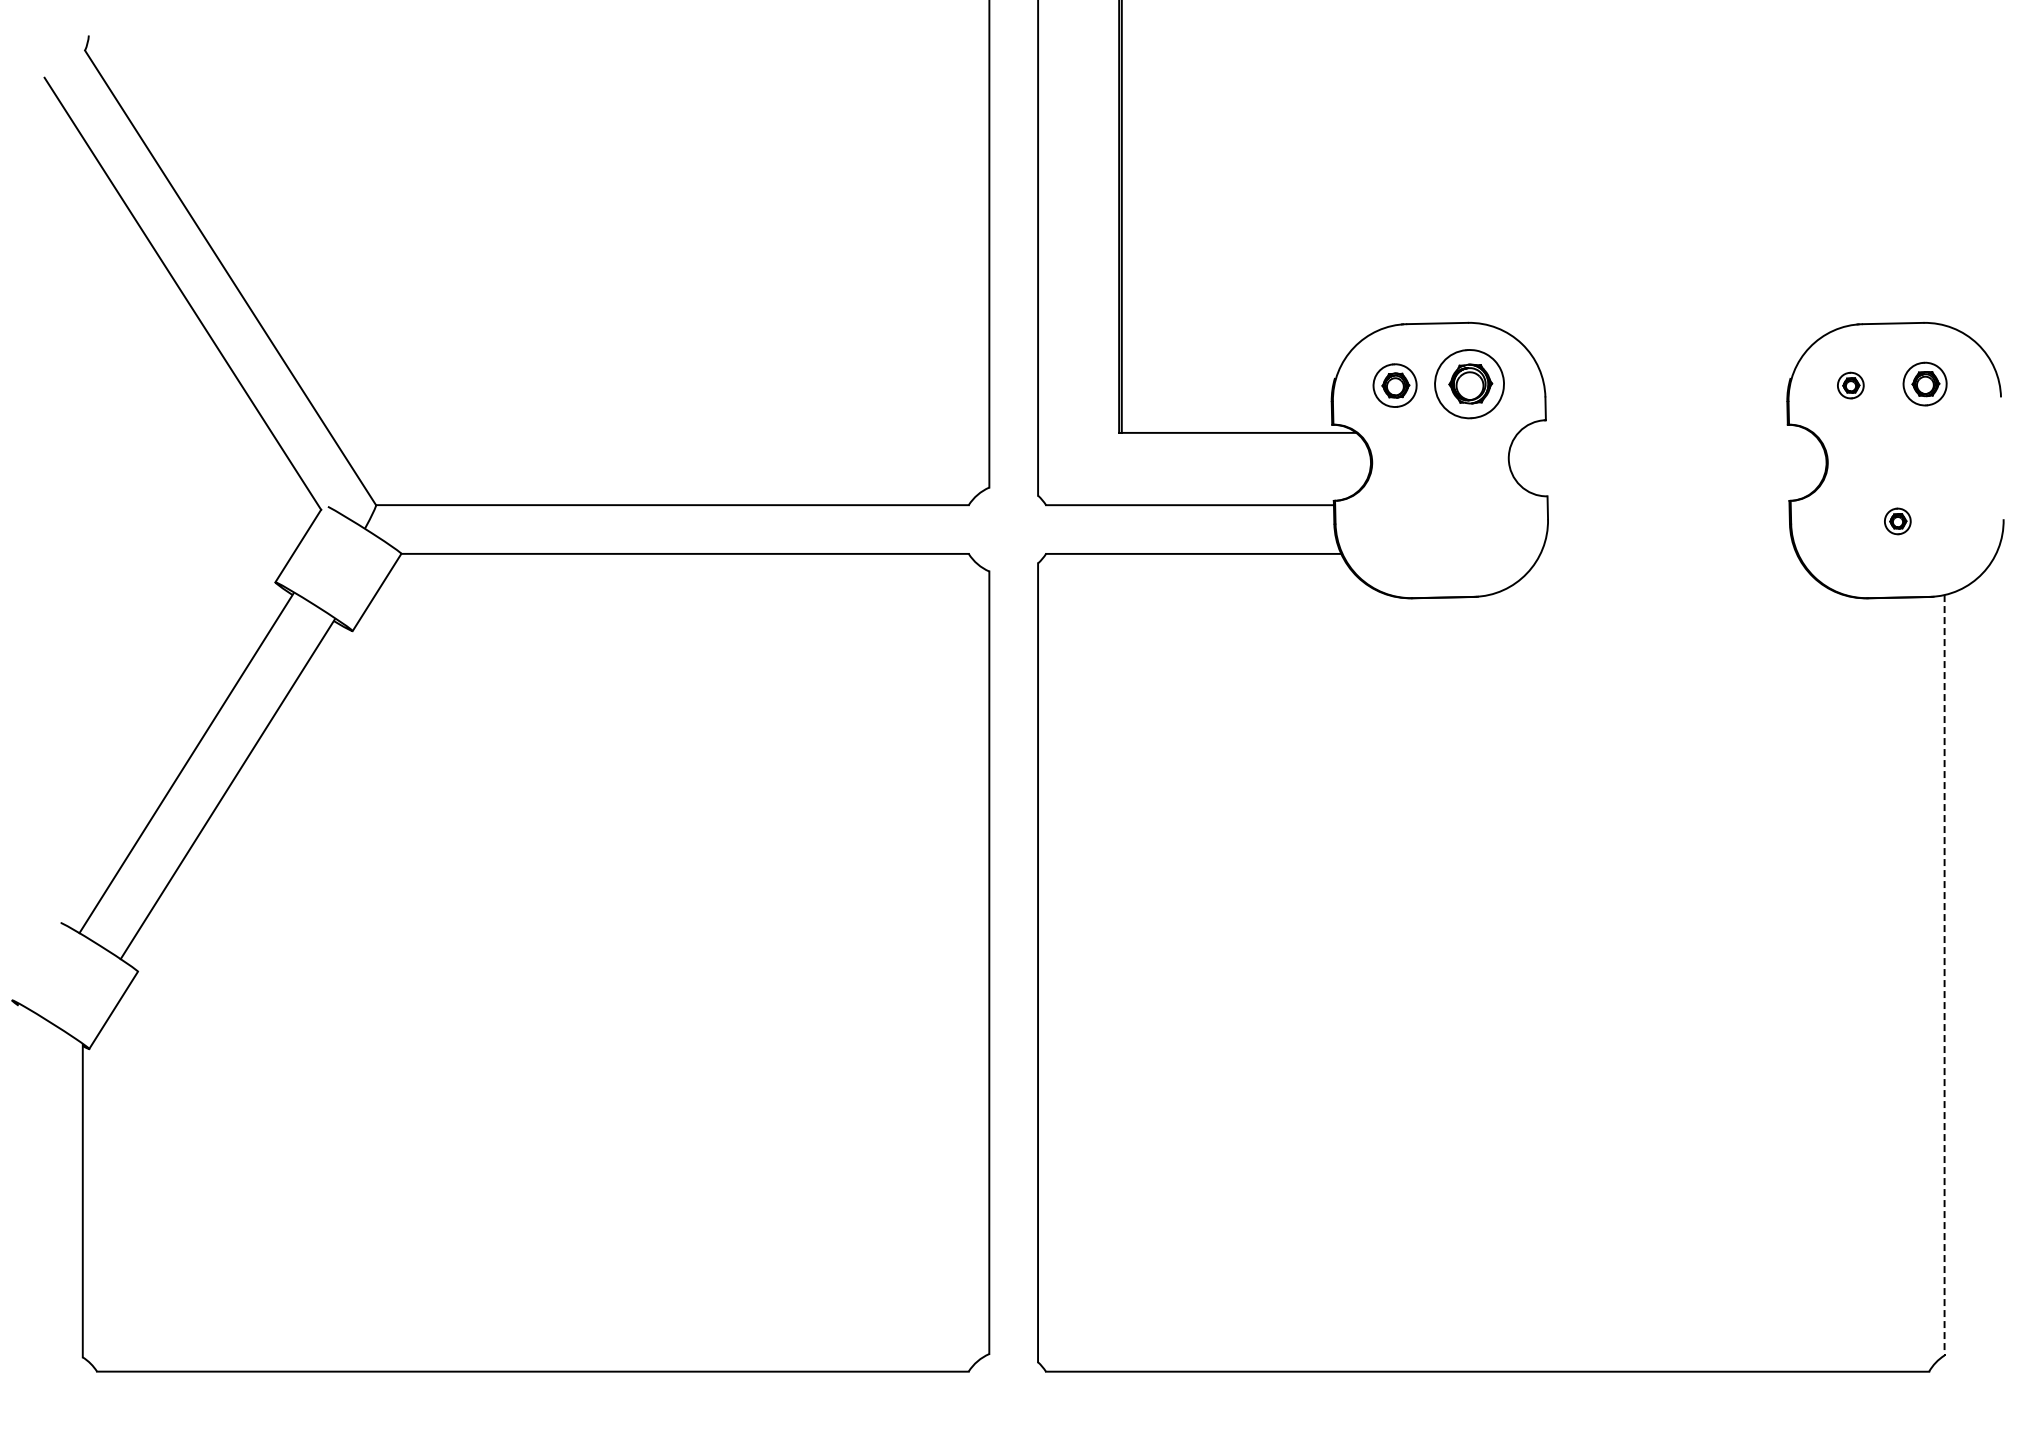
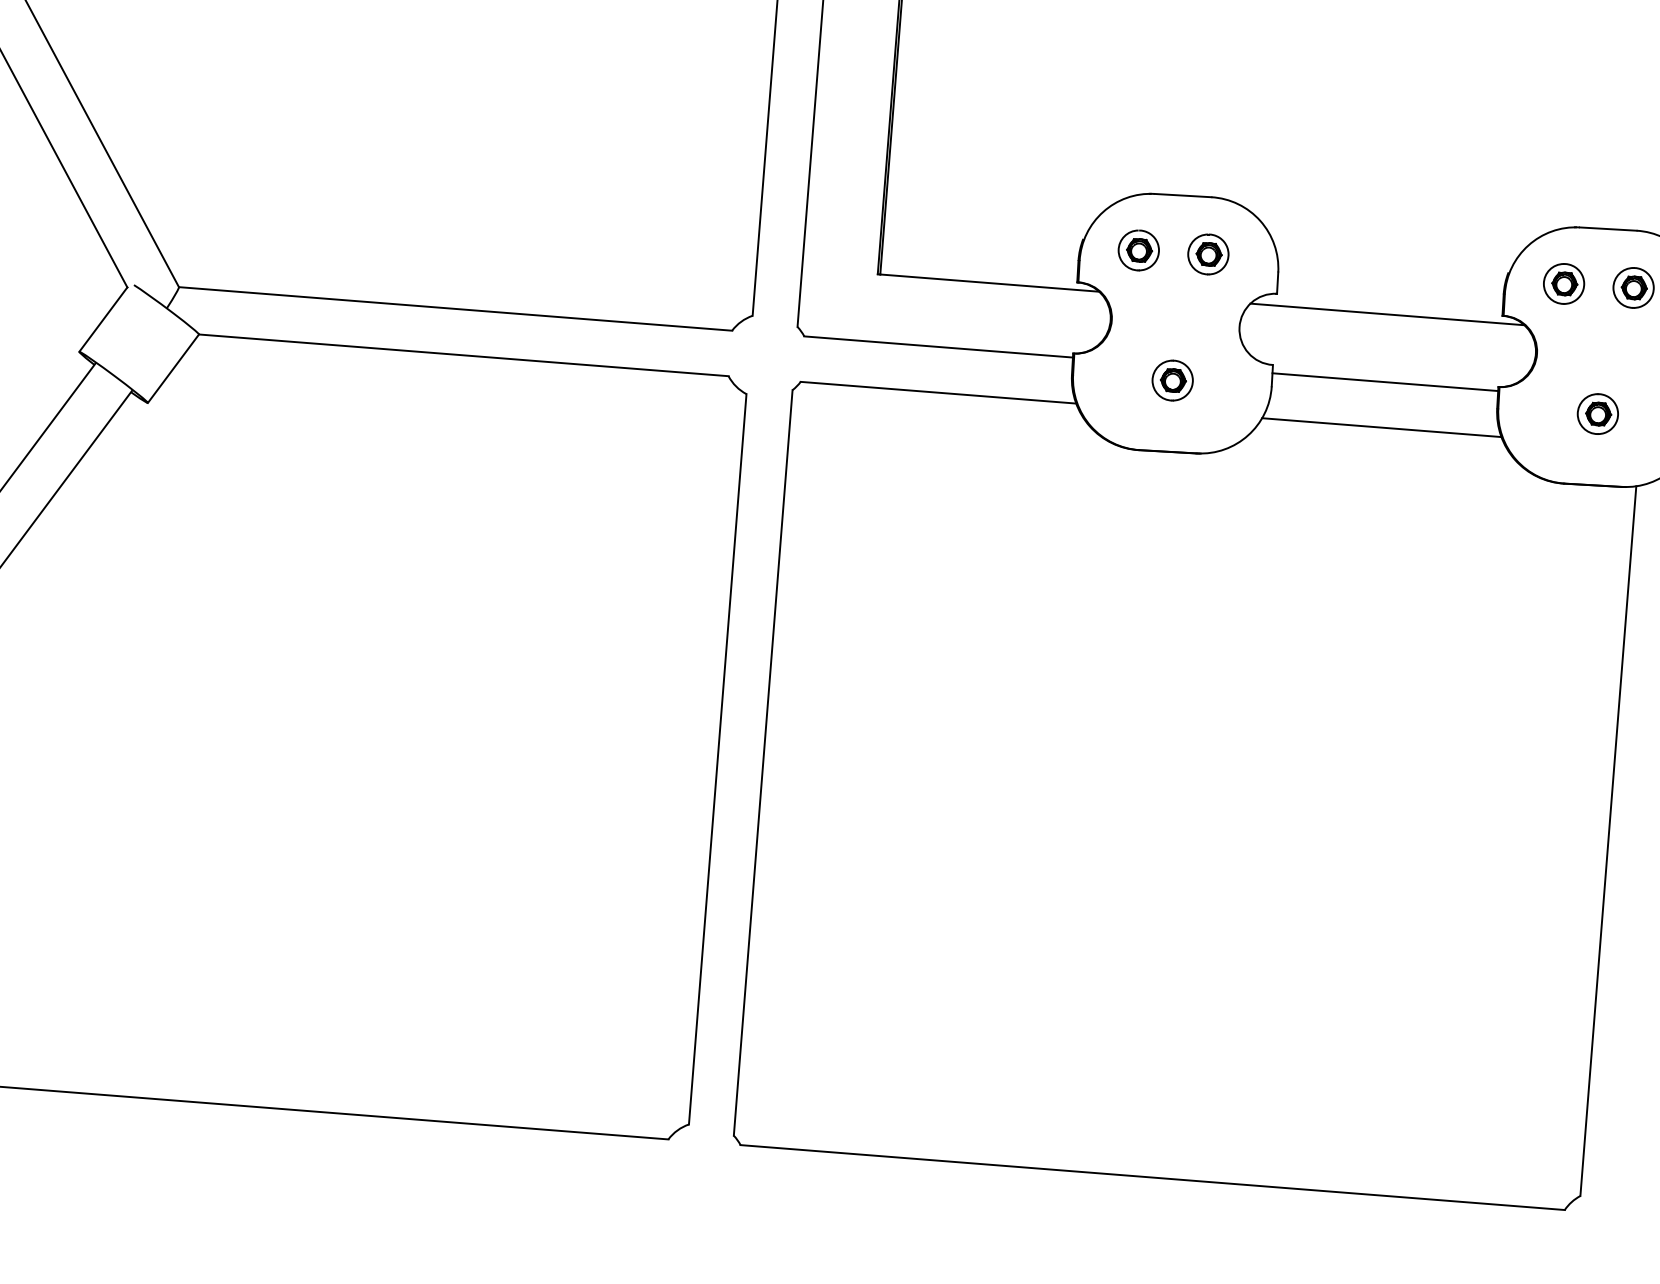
part: (1469, 383) -> (1208, 253), size x0.62
part: (1850, 385) -> (1563, 283), size x1.67
line: (1665, 432) -> (1387, 314), added
line: (1668, 505) -> (1385, 382), added
part: (1441, 521) -> (1172, 380), added
part: (1897, 521) -> (1597, 414), size x1.67
line: (1668, 553) -> (1381, 427), added
line: (1944, 975) -> (1608, 841), dashed -> solid

